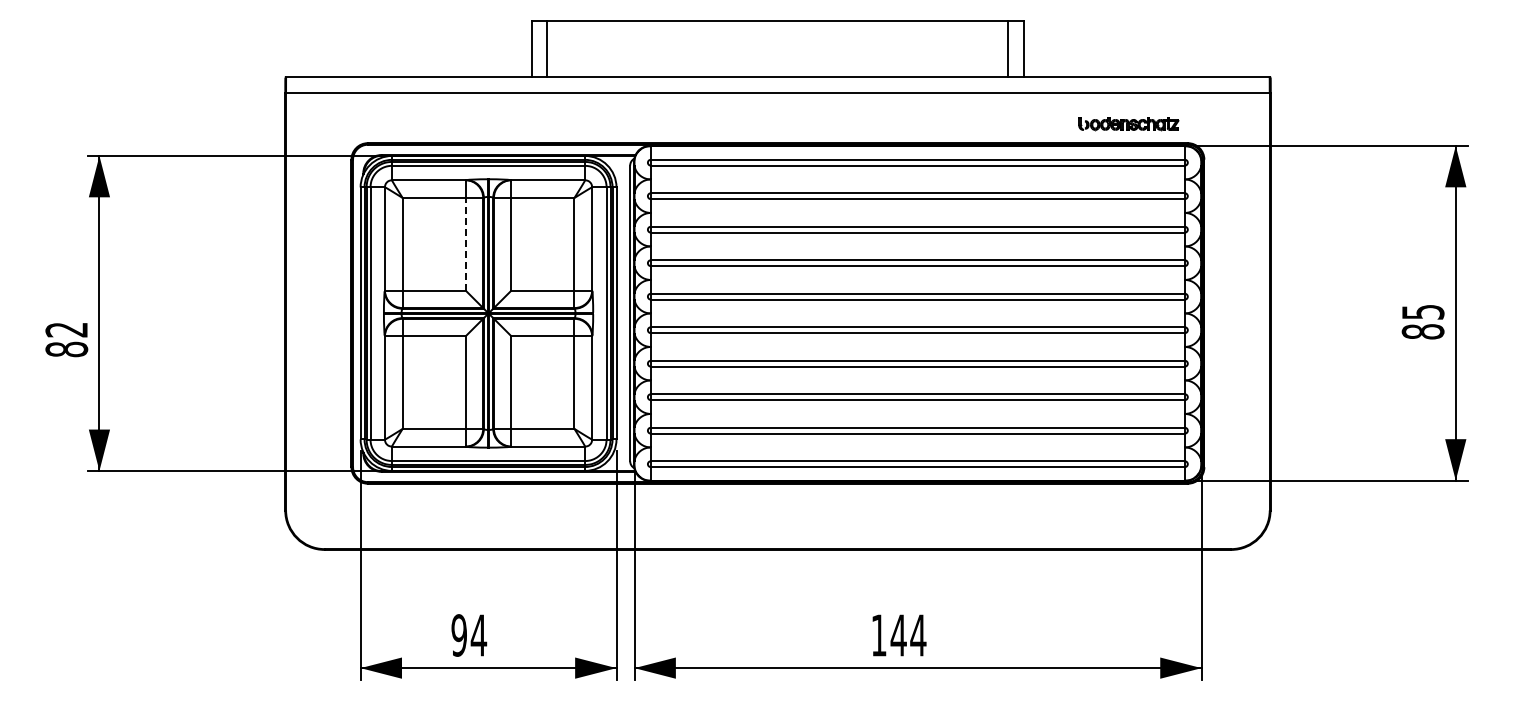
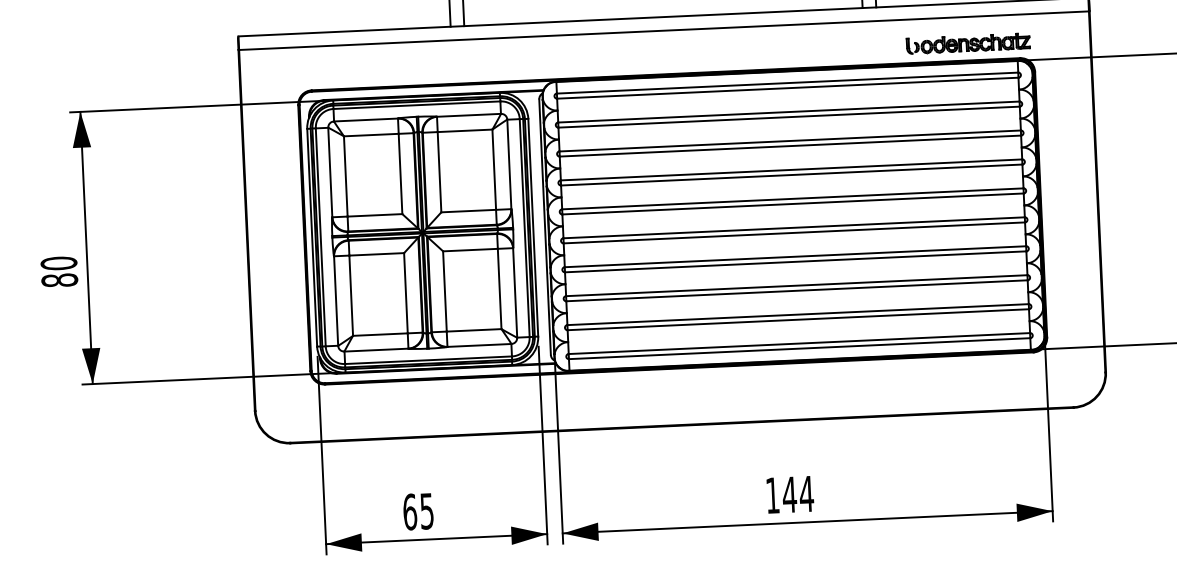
part: (1128, 123) -> (968, 43), size x1.43
line: (465, 243) -> (400, 173), dashed -> solid
text: (66, 329) -> (58, 263), 82 -> 80
text: (469, 635) -> (418, 511), 94 -> 65

